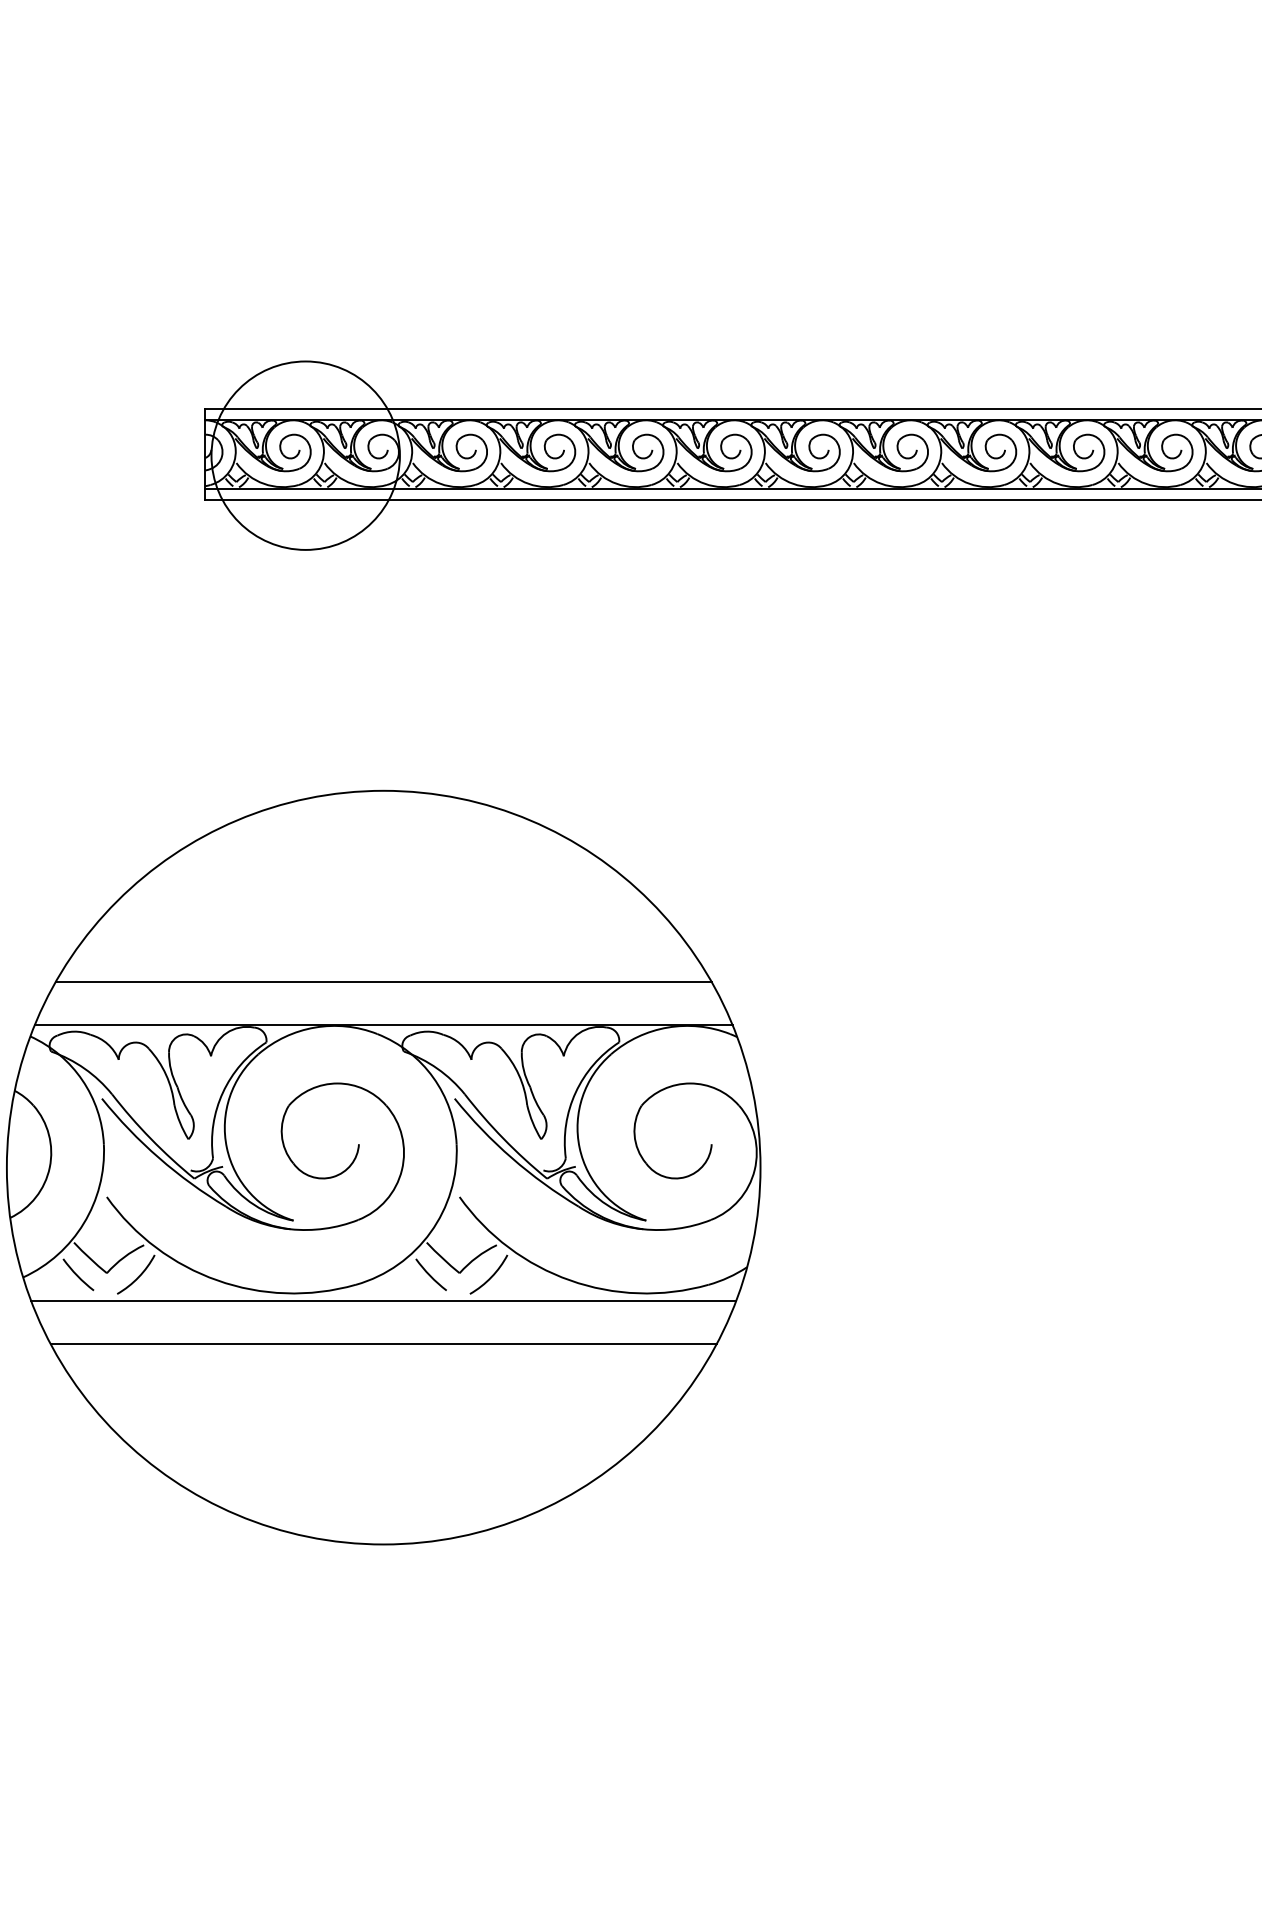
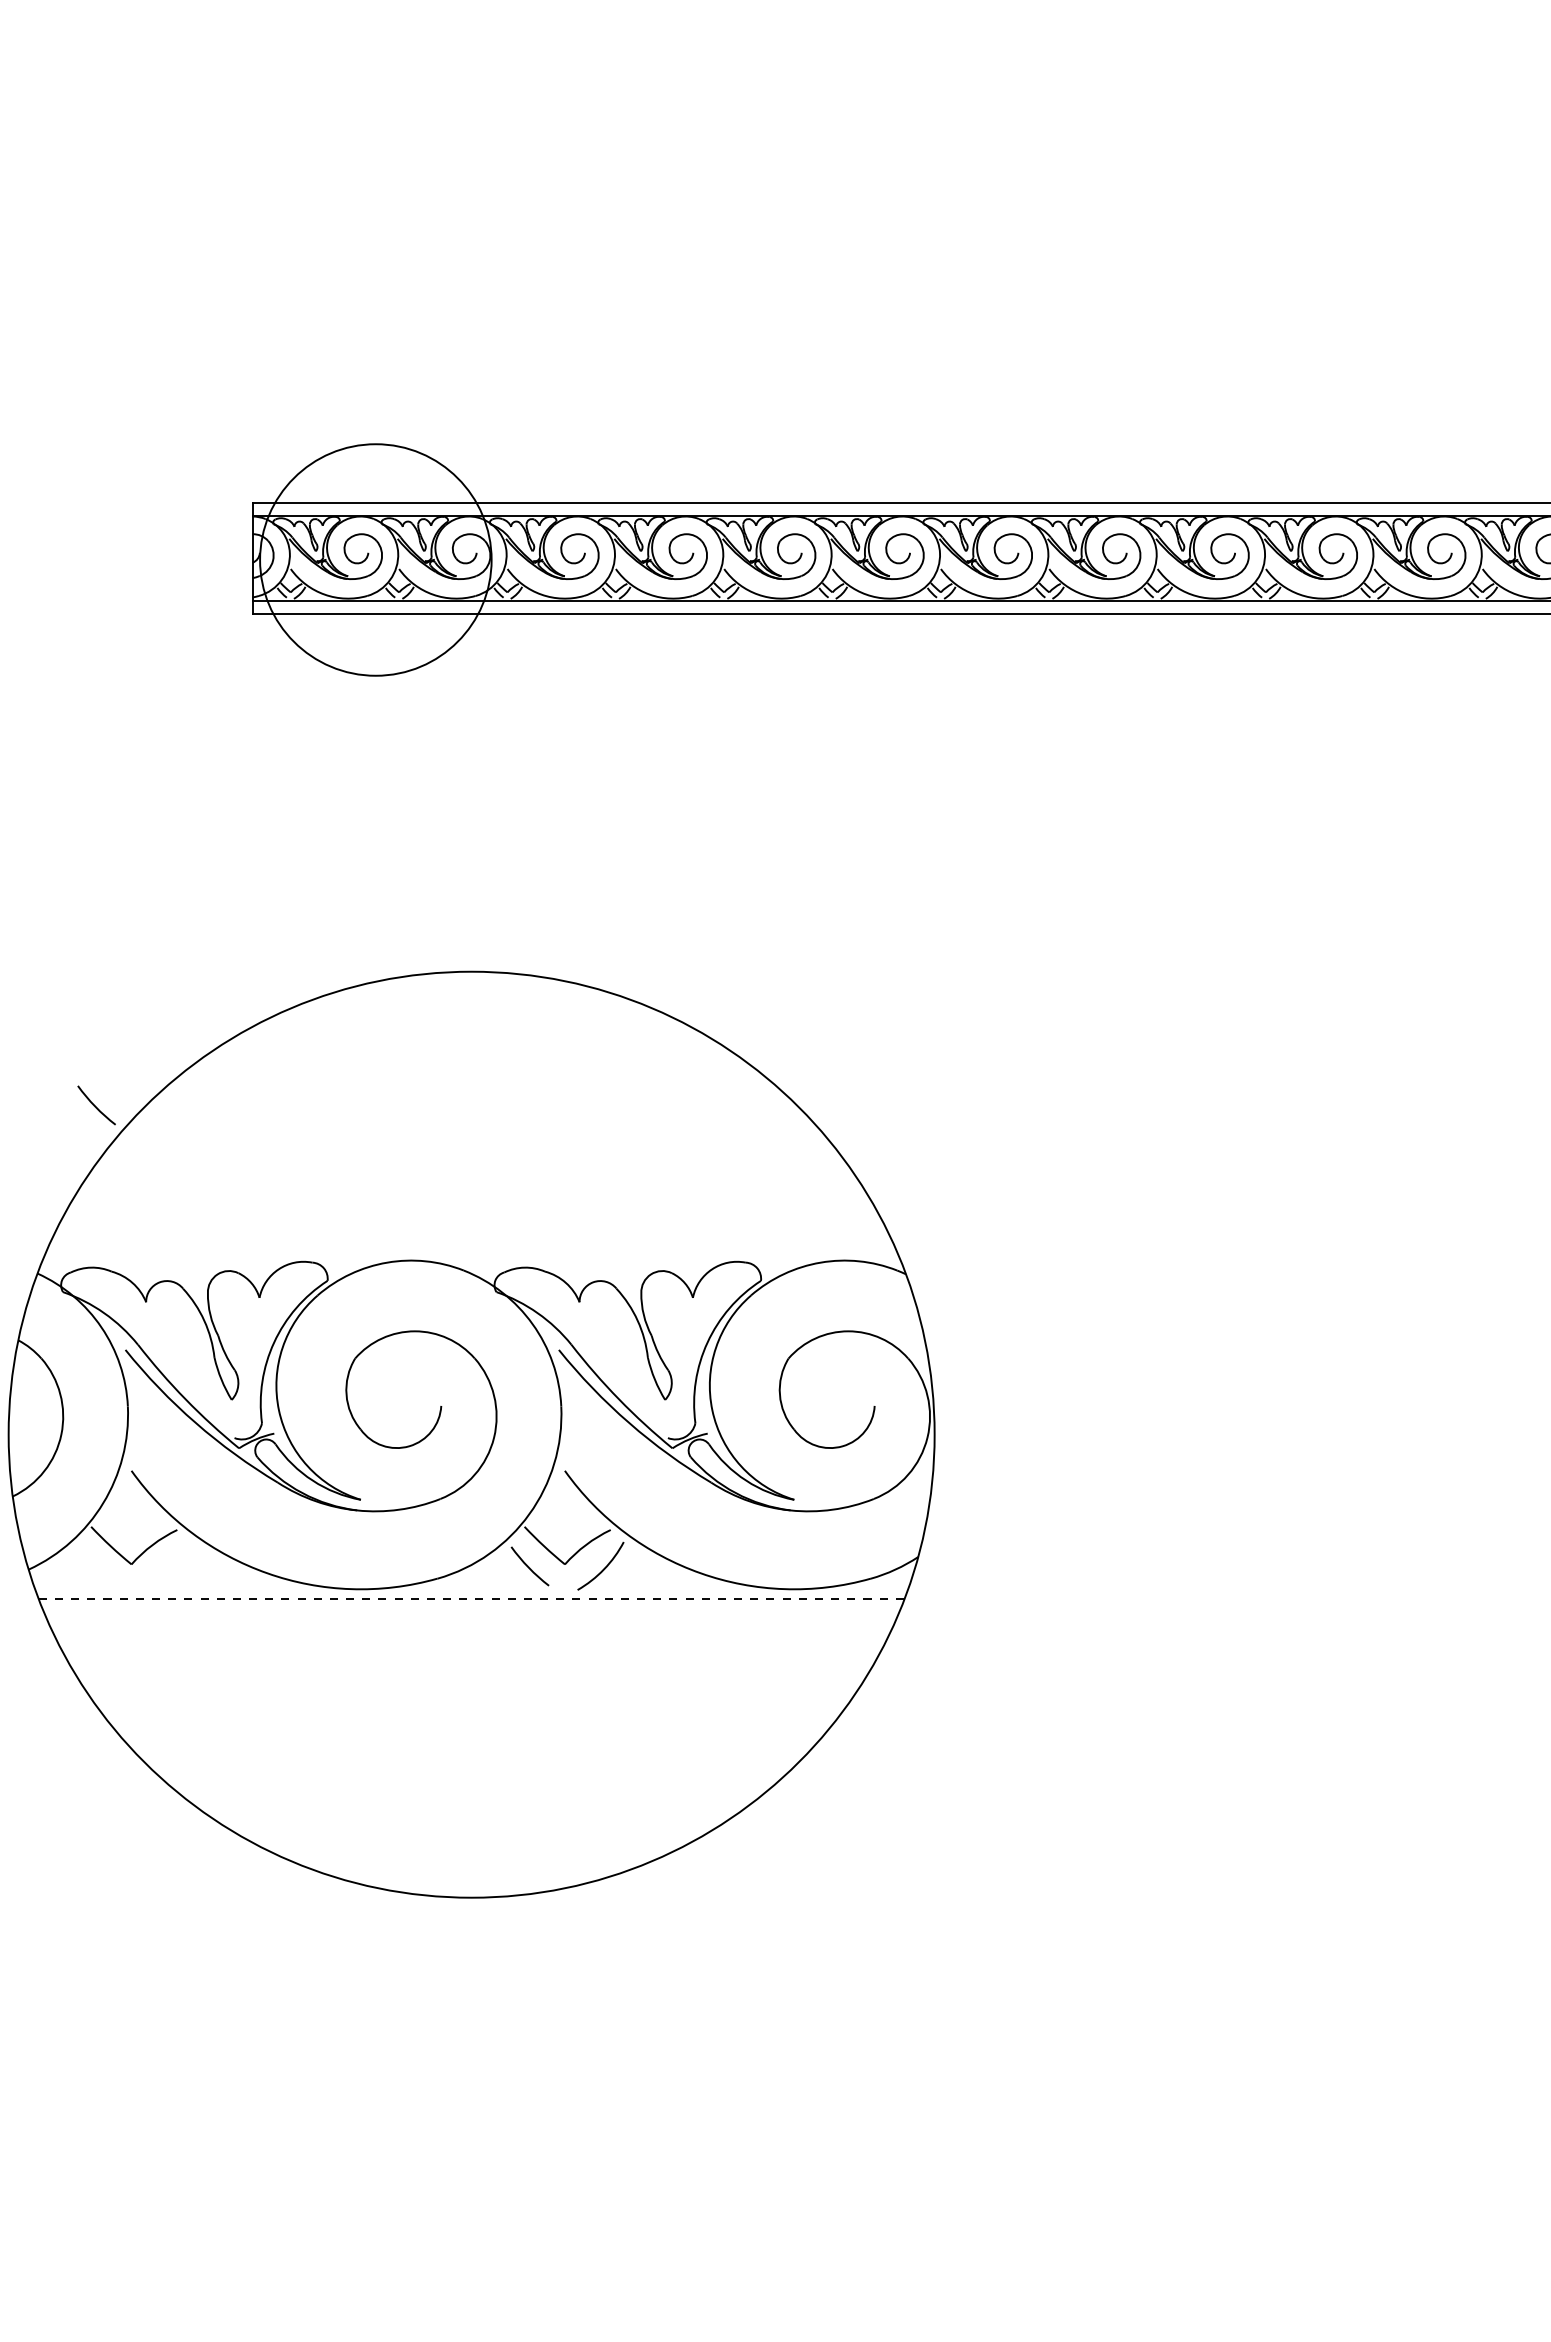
line: (383, 982) -> (471, 1207), removed
line: (383, 1025) -> (471, 1259), removed
arc: (77, 1274) -> (95, 1105), moved
arc: (138, 1276) -> (170, 1568), removed
line: (383, 1301) -> (471, 1599), solid -> dashed
line: (383, 1344) -> (471, 1651), removed

